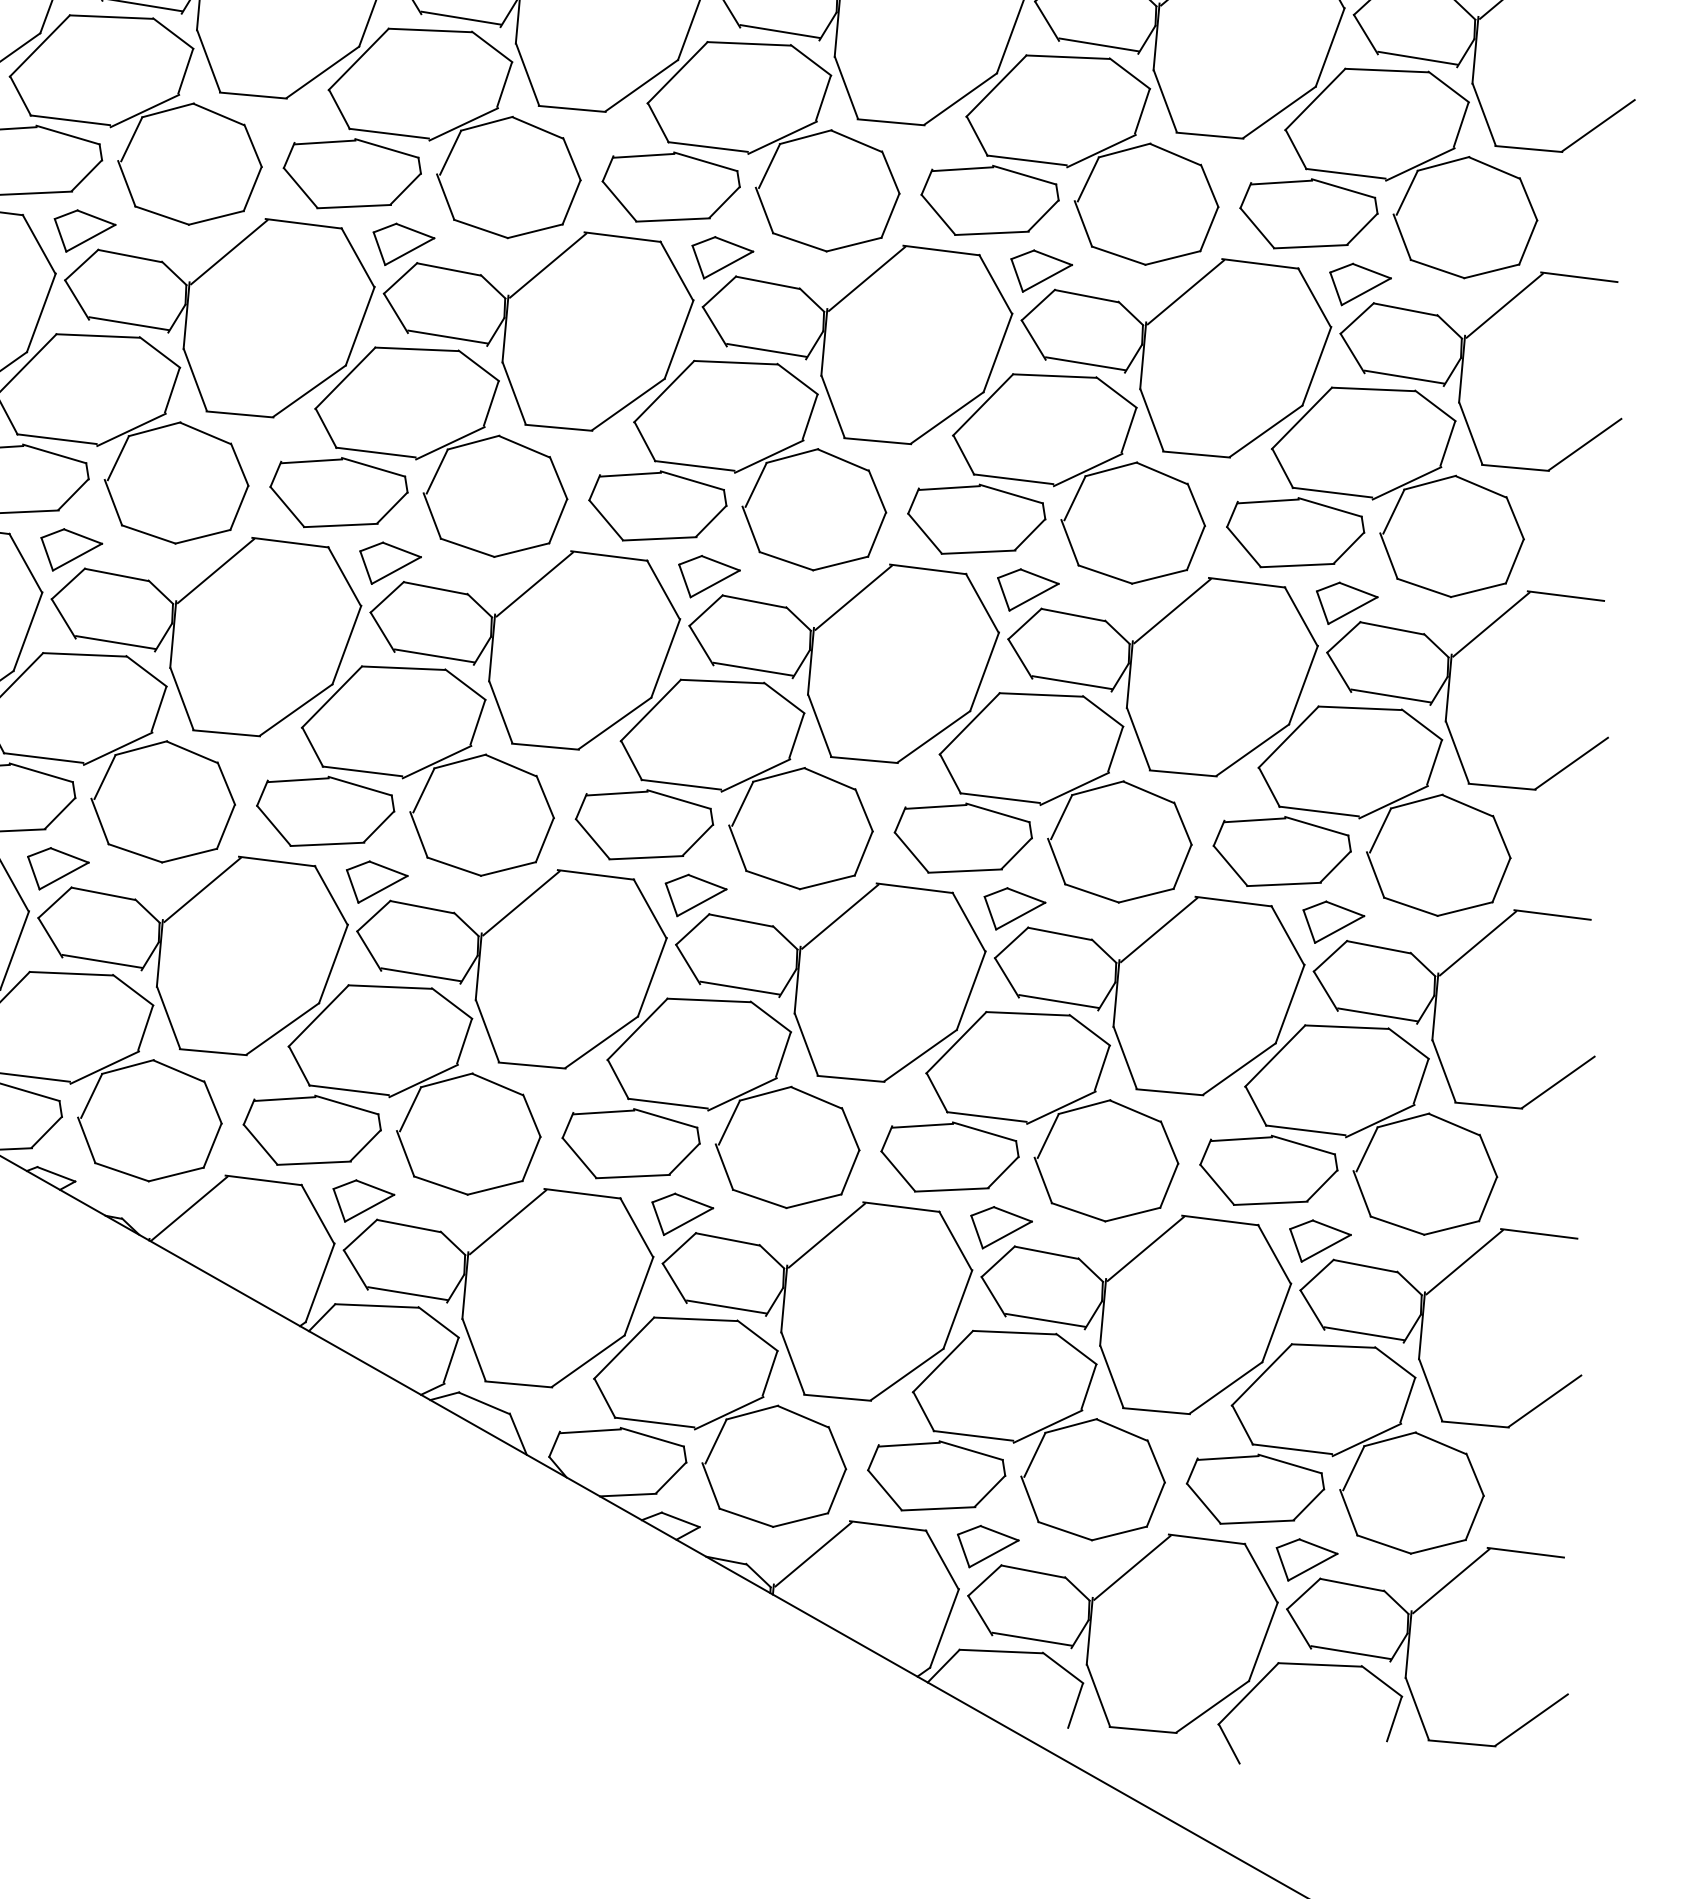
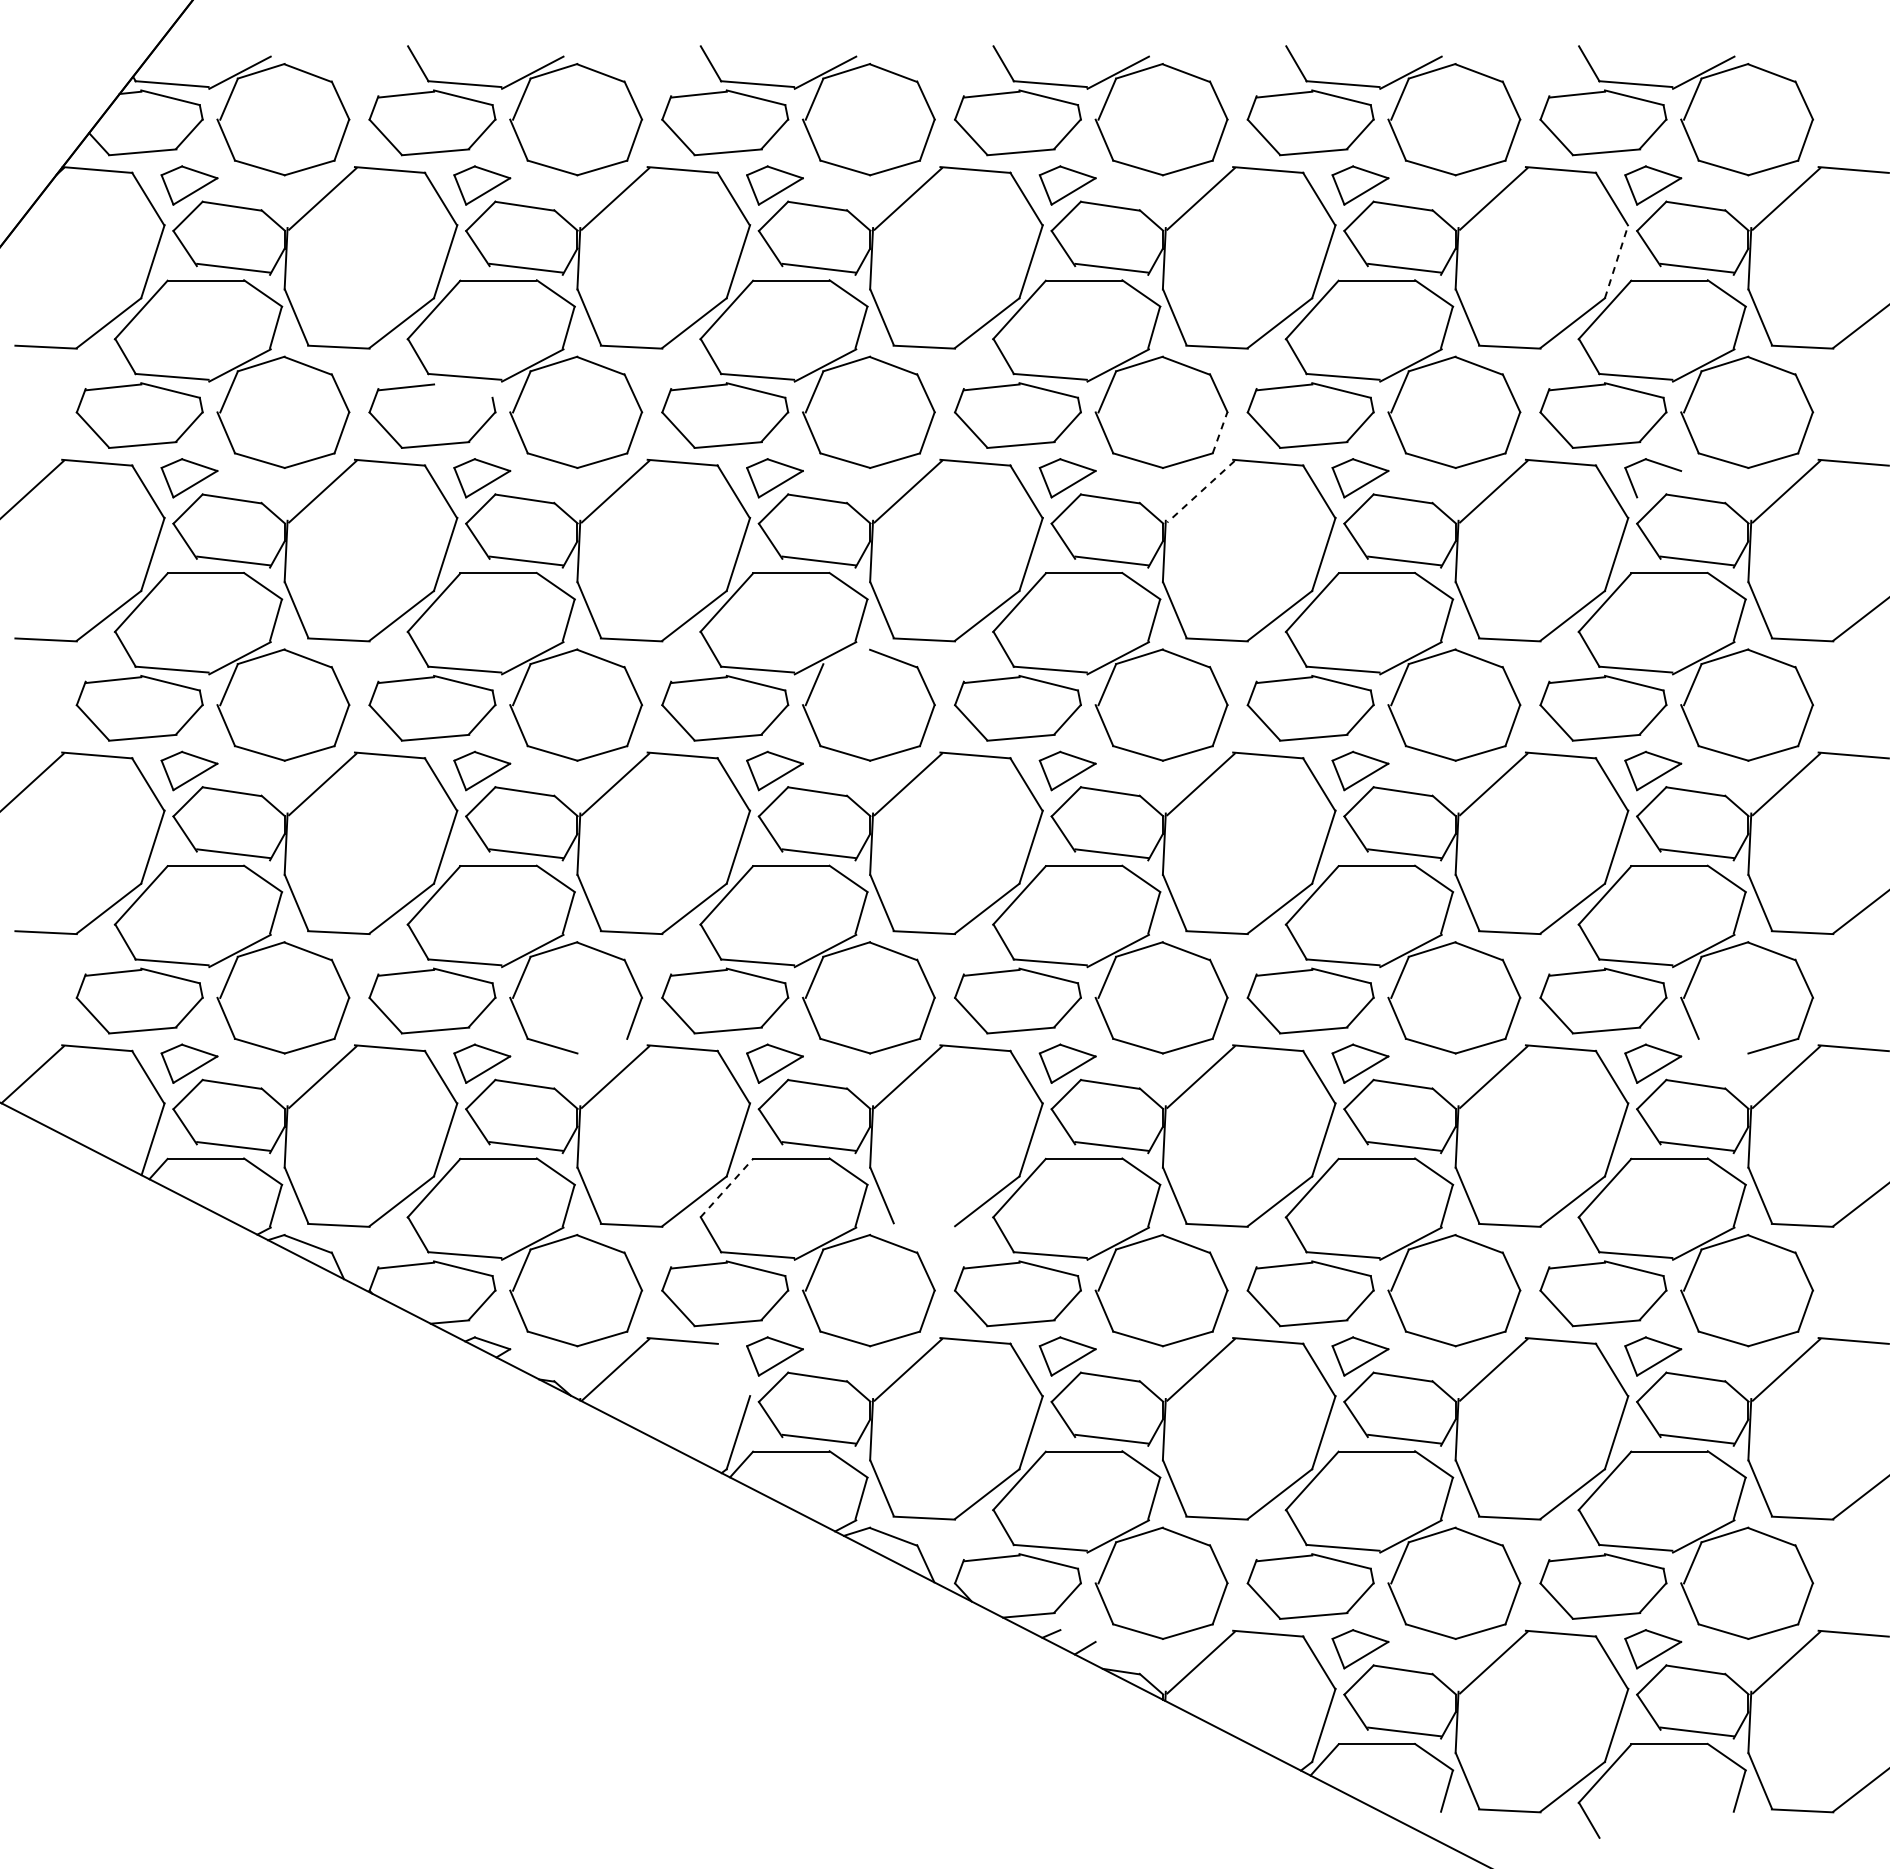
line: (1330, 47) -> (1616, 261), solid -> dashed
line: (68, 135) -> (463, 390), removed
line: (890, 215) -> (1220, 432), solid -> dashed
line: (867, 278) -> (1201, 491), solid -> dashed
line: (1366, 292) -> (1659, 484), removed
line: (473, 442) -> (846, 656), removed
line: (189, 854) -> (602, 1045), removed
line: (1410, 906) -> (1723, 1045), removed
line: (319, 1015) -> (727, 1187), solid -> dashed
line: (532, 1064) -> (924, 1224), removed
line: (317, 1213) -> (733, 1369), removed
line: (680, 1519) -> (1077, 1635), removed

